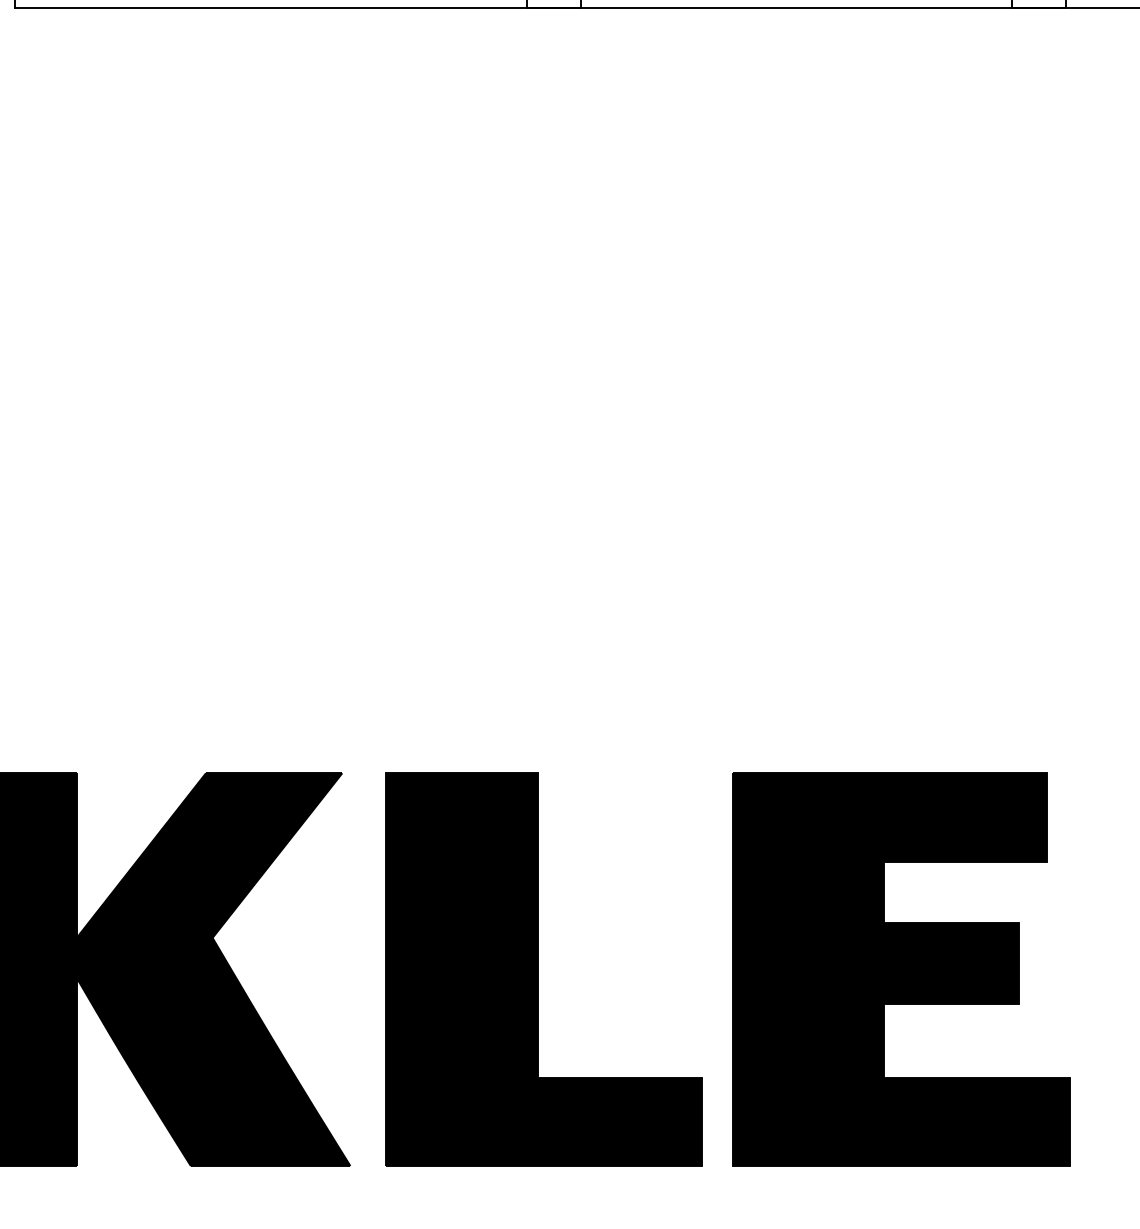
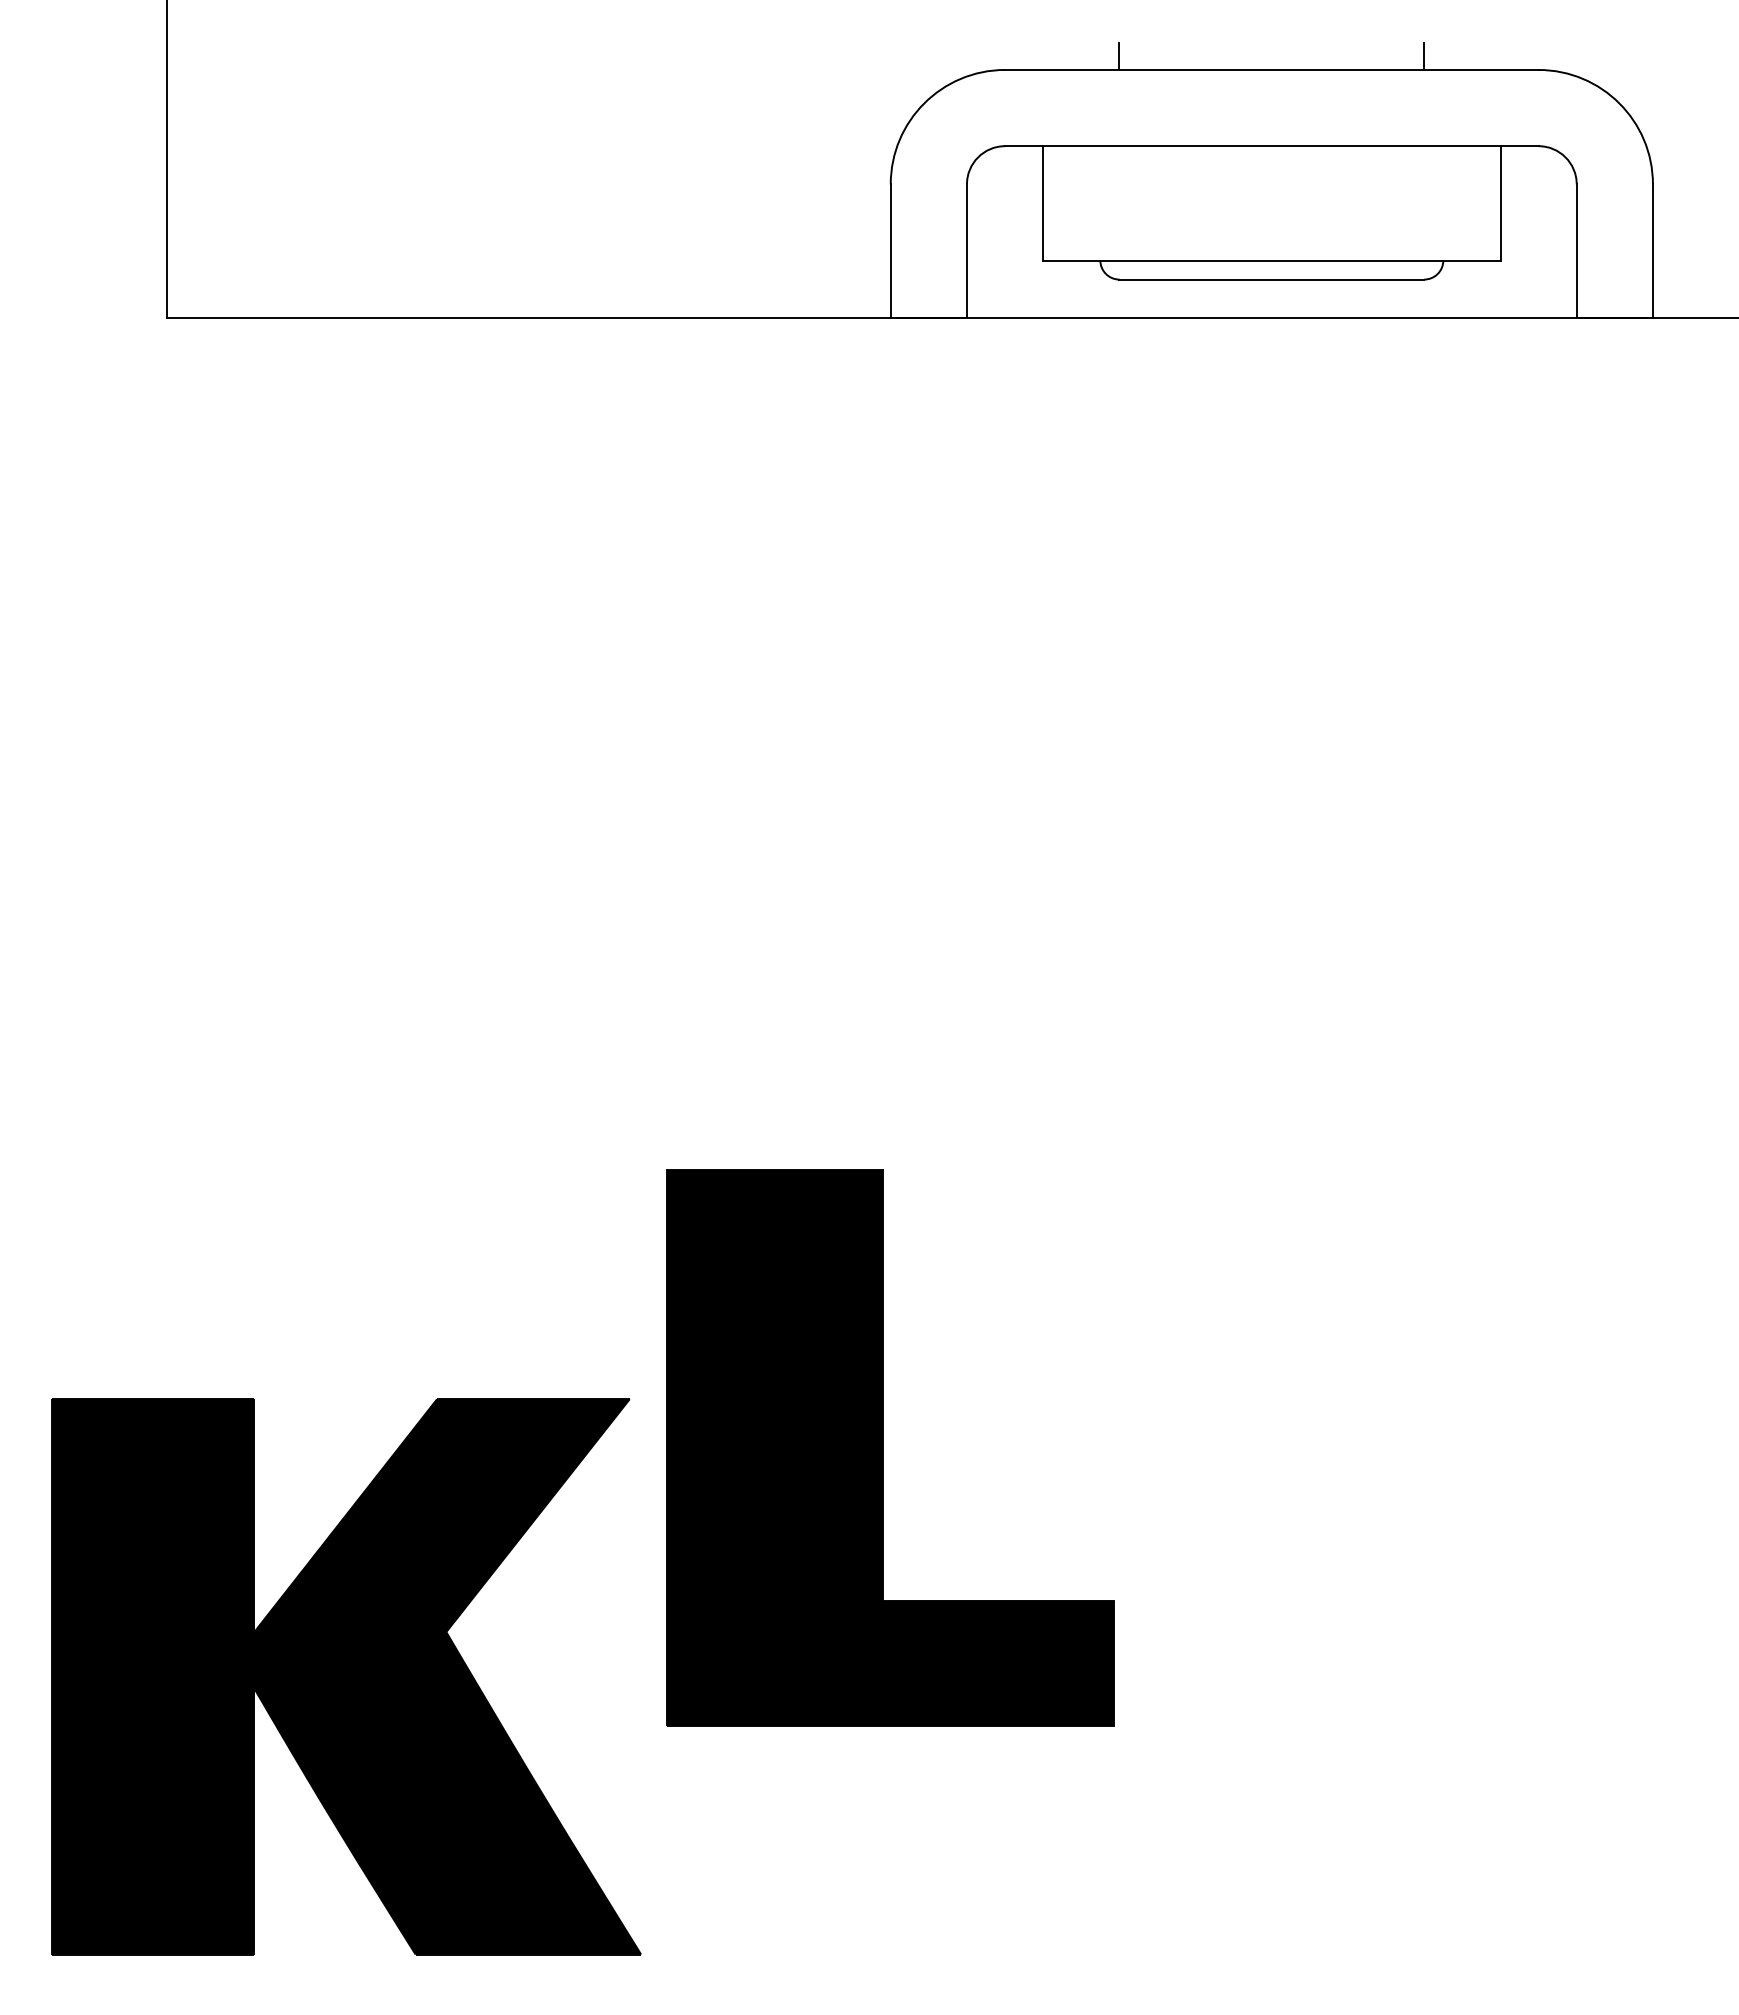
part: (538, 969) -> (883, 1447), moved
part: (900, 969) -> (1419, 1676), removed

